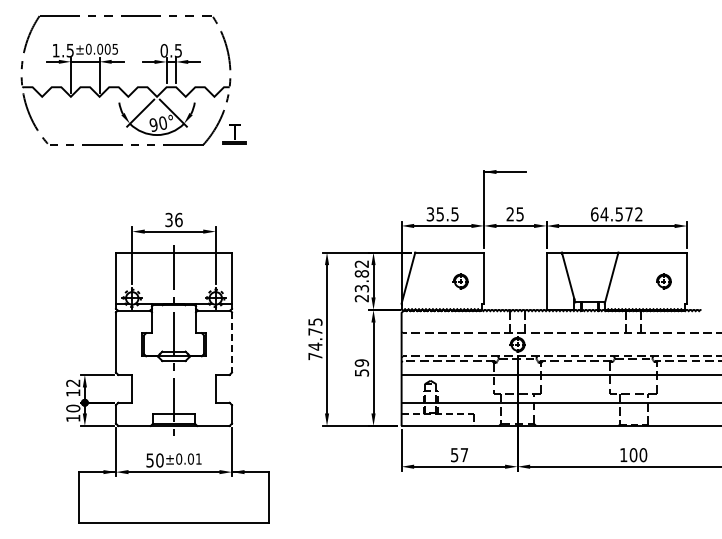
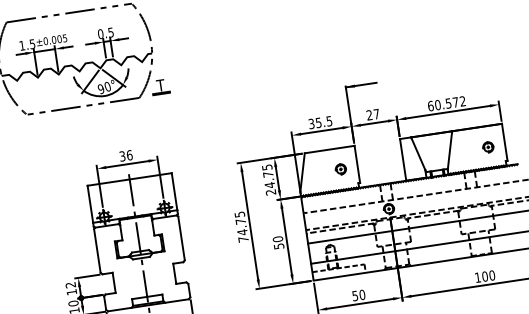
text: (519, 214) -> (376, 114), 25 -> 27
text: (604, 214) -> (437, 105), 64.572 -> 60.572
text: (361, 276) -> (268, 176), 23.82 -> 24.75
line: (232, 342) -> (181, 238), dashed -> solid
text: (362, 362) -> (278, 238), 59 -> 50
text: (464, 455) -> (362, 295), 57 -> 50

